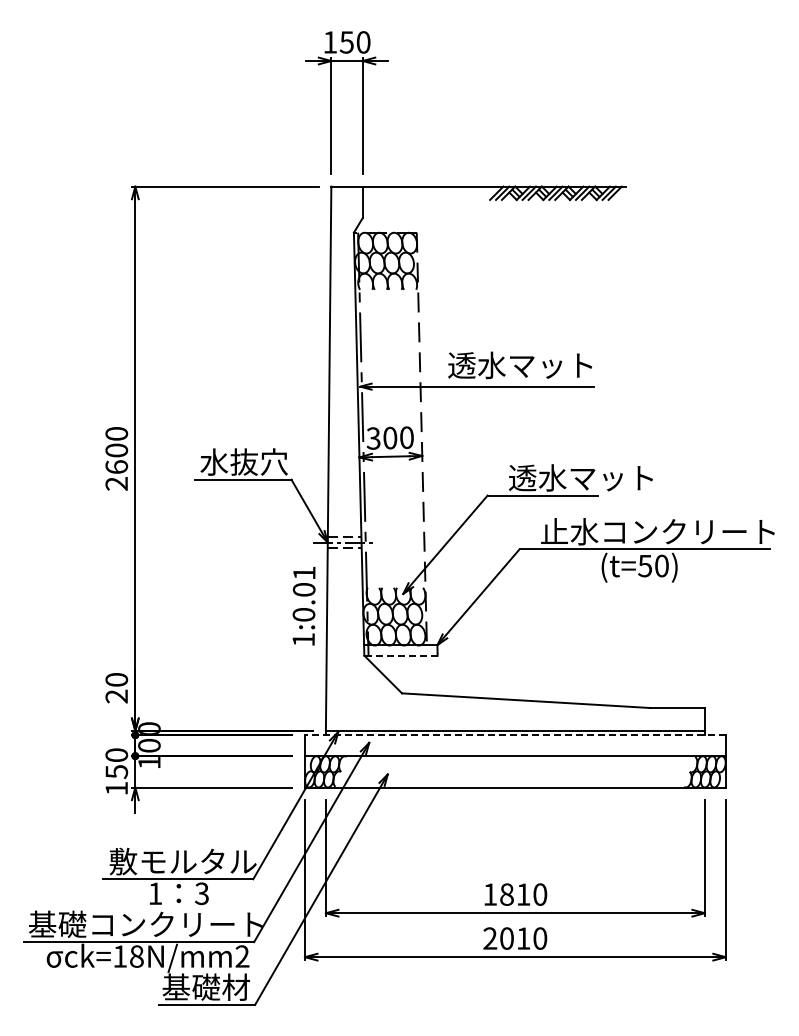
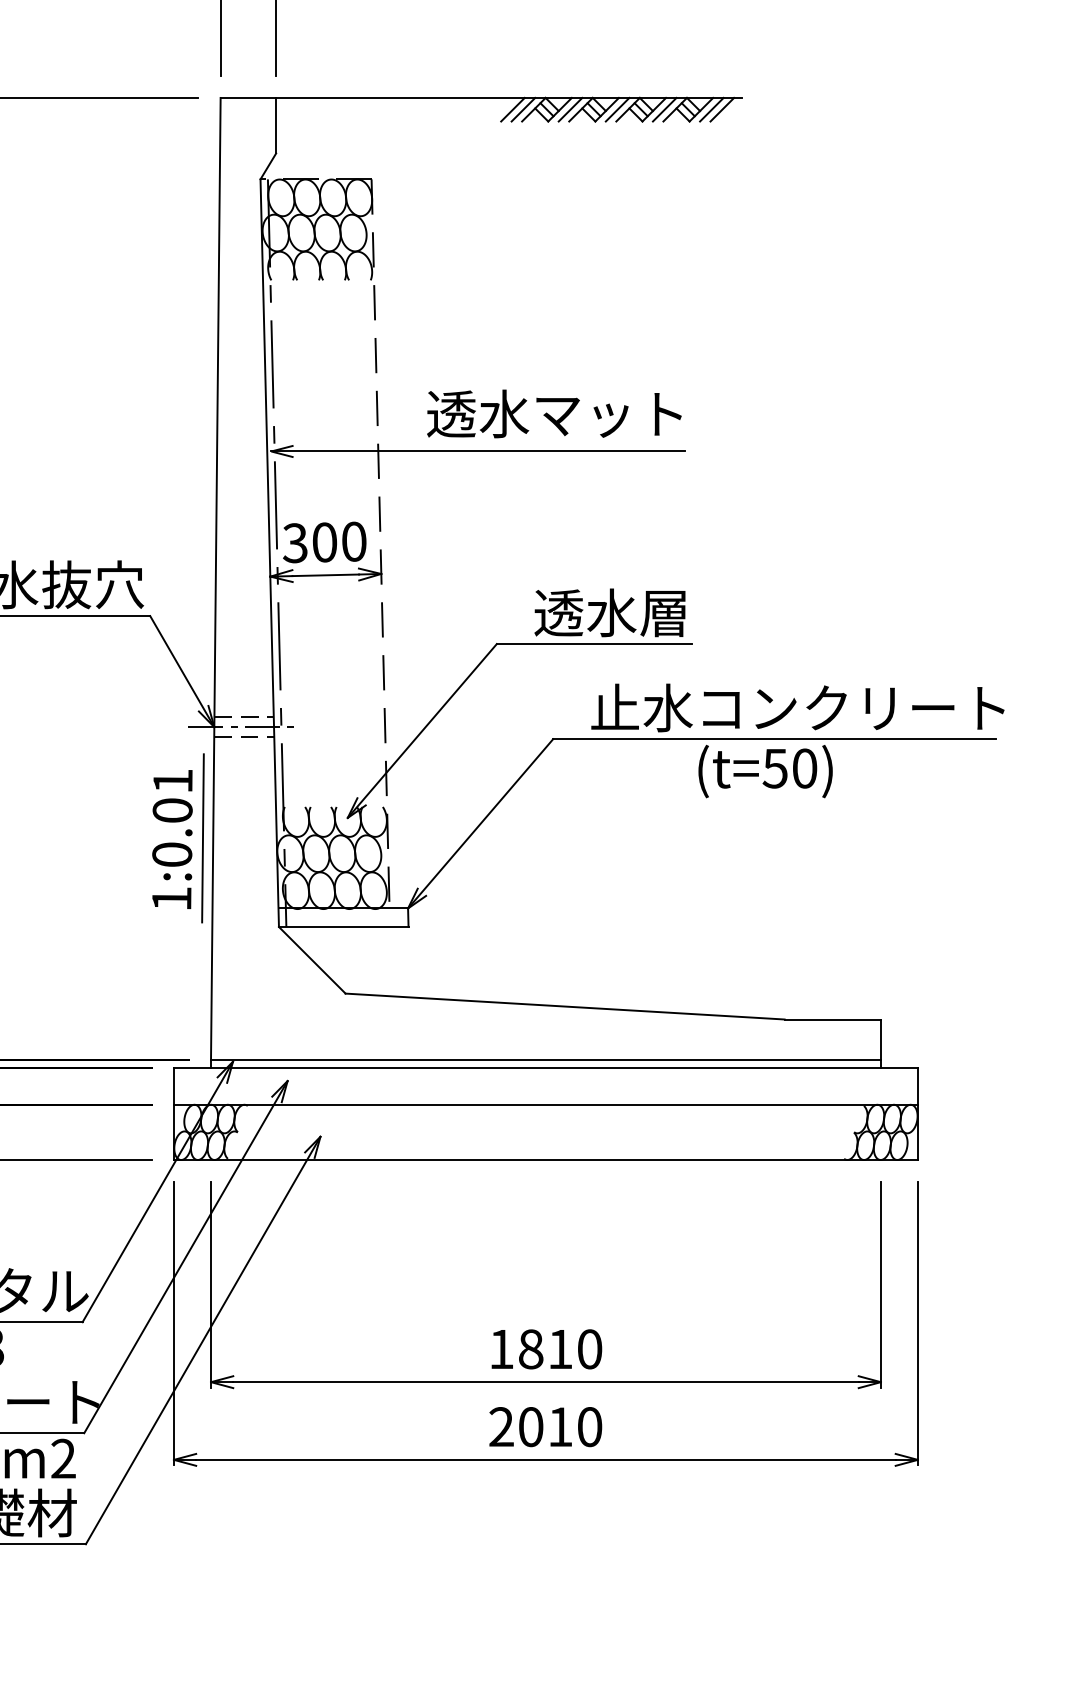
text: (610, 478) -> (714, 613), 透水マット -> 透水層
line: (320, 605) -> (201, 838), added
line: (401, 655) -> (344, 926), dashed -> solid
line: (514, 735) -> (544, 1068), dashed -> solid

